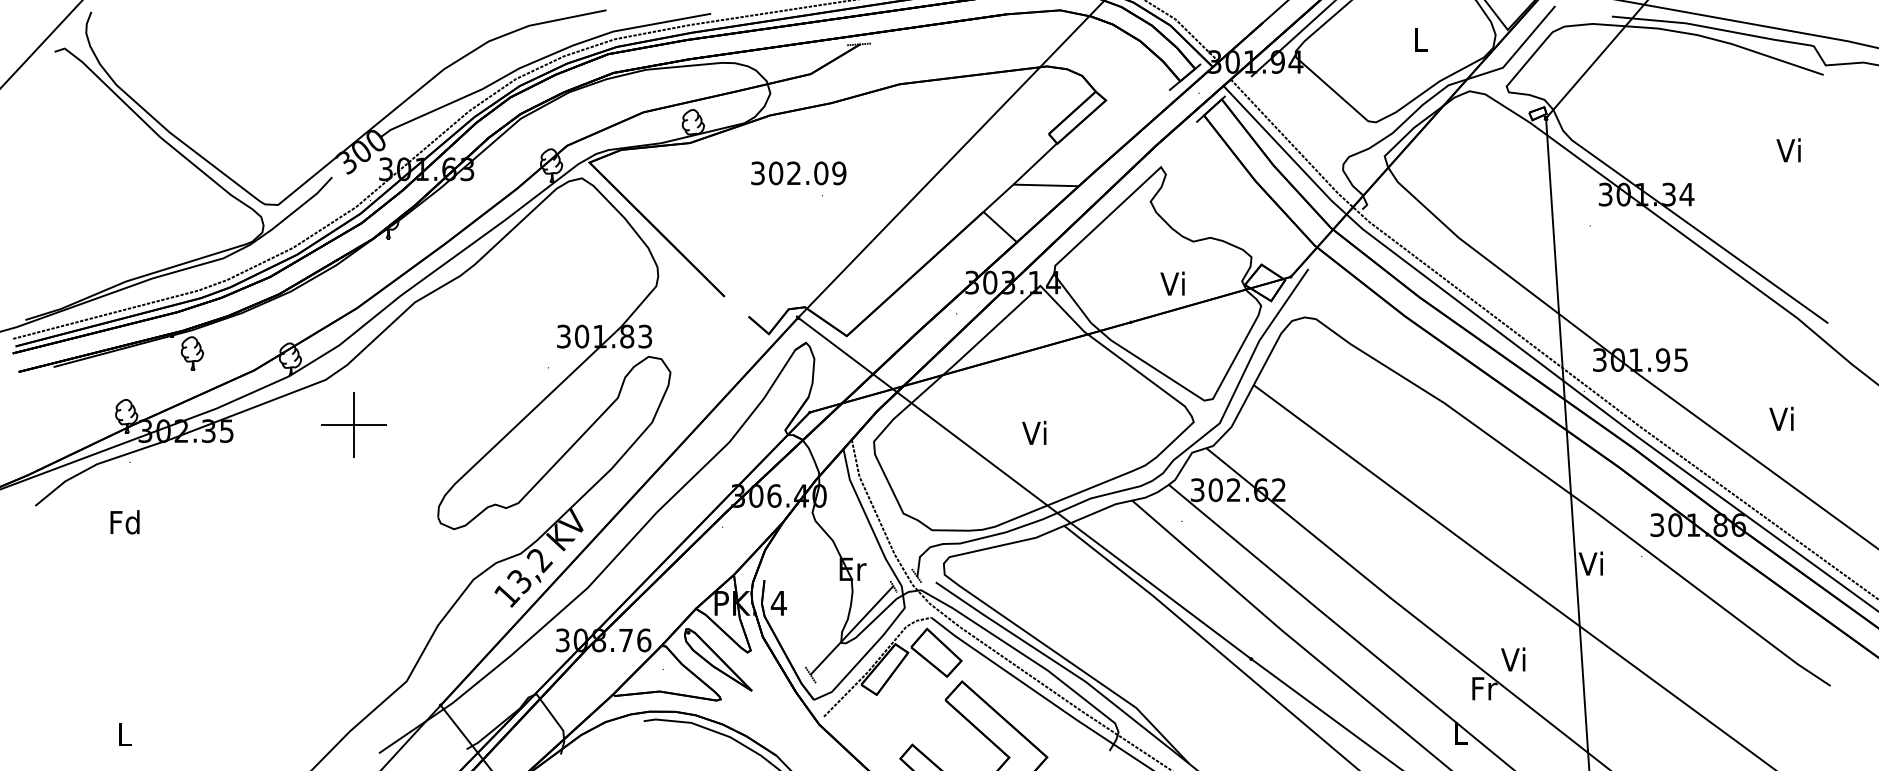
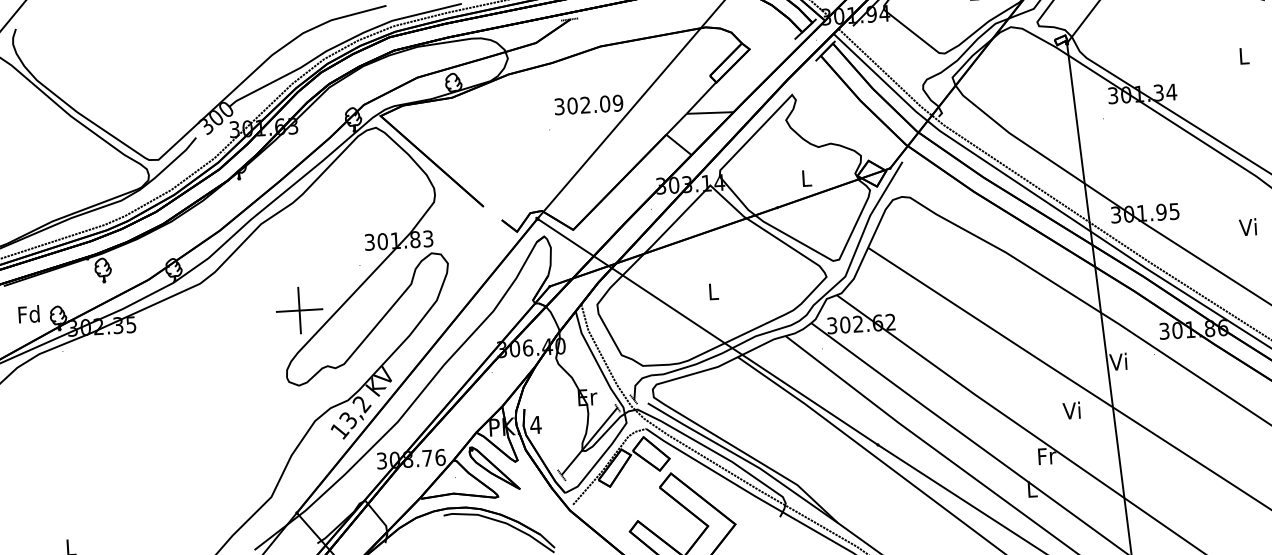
text: (1788, 150) -> (1242, 56), Vi -> L
text: (798, 173) -> (588, 105), moved
text: (1172, 283) -> (805, 178), Vi -> L
text: (1781, 418) -> (1247, 226), moved
part: (353, 424) -> (299, 310), moved
text: (1034, 432) -> (712, 291), Vi -> L
text: (124, 522) -> (28, 314), moved
text: (1513, 659) -> (1071, 410), moved

